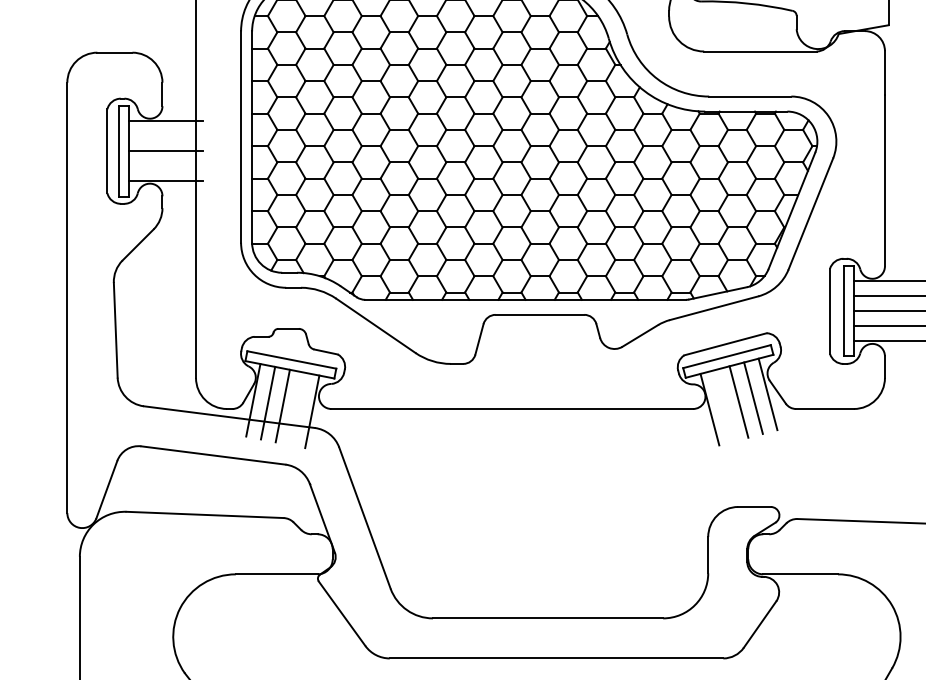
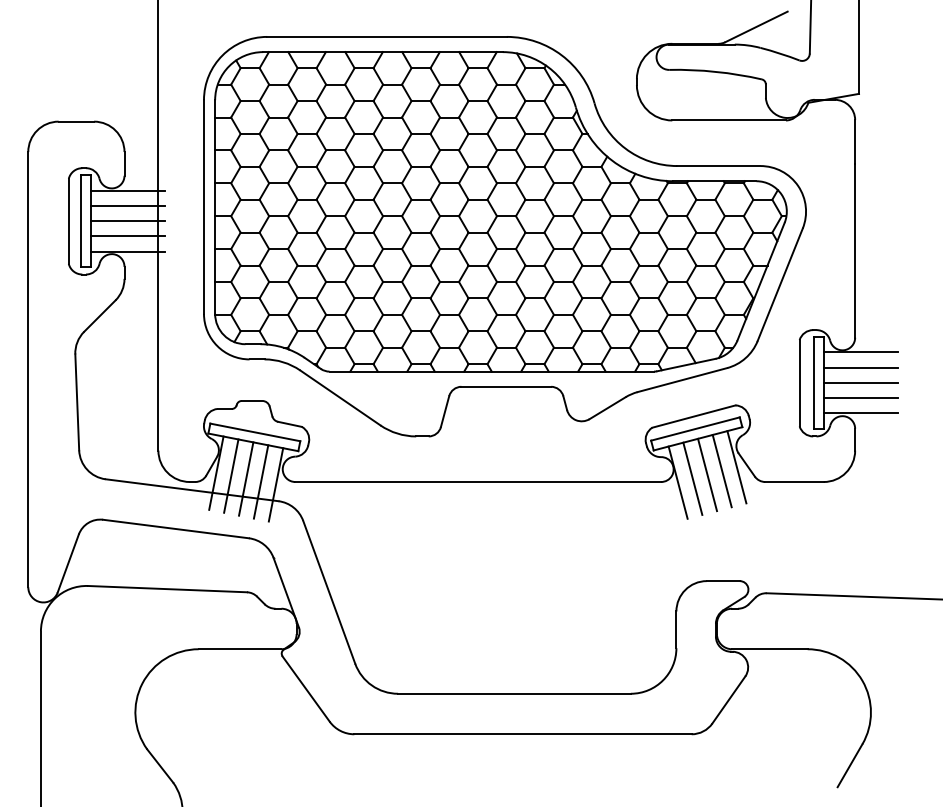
line: (165, 136) -> (127, 206), added
line: (165, 166) -> (127, 236), added
line: (724, 405) -> (692, 478), added
line: (296, 408) -> (260, 481), added

